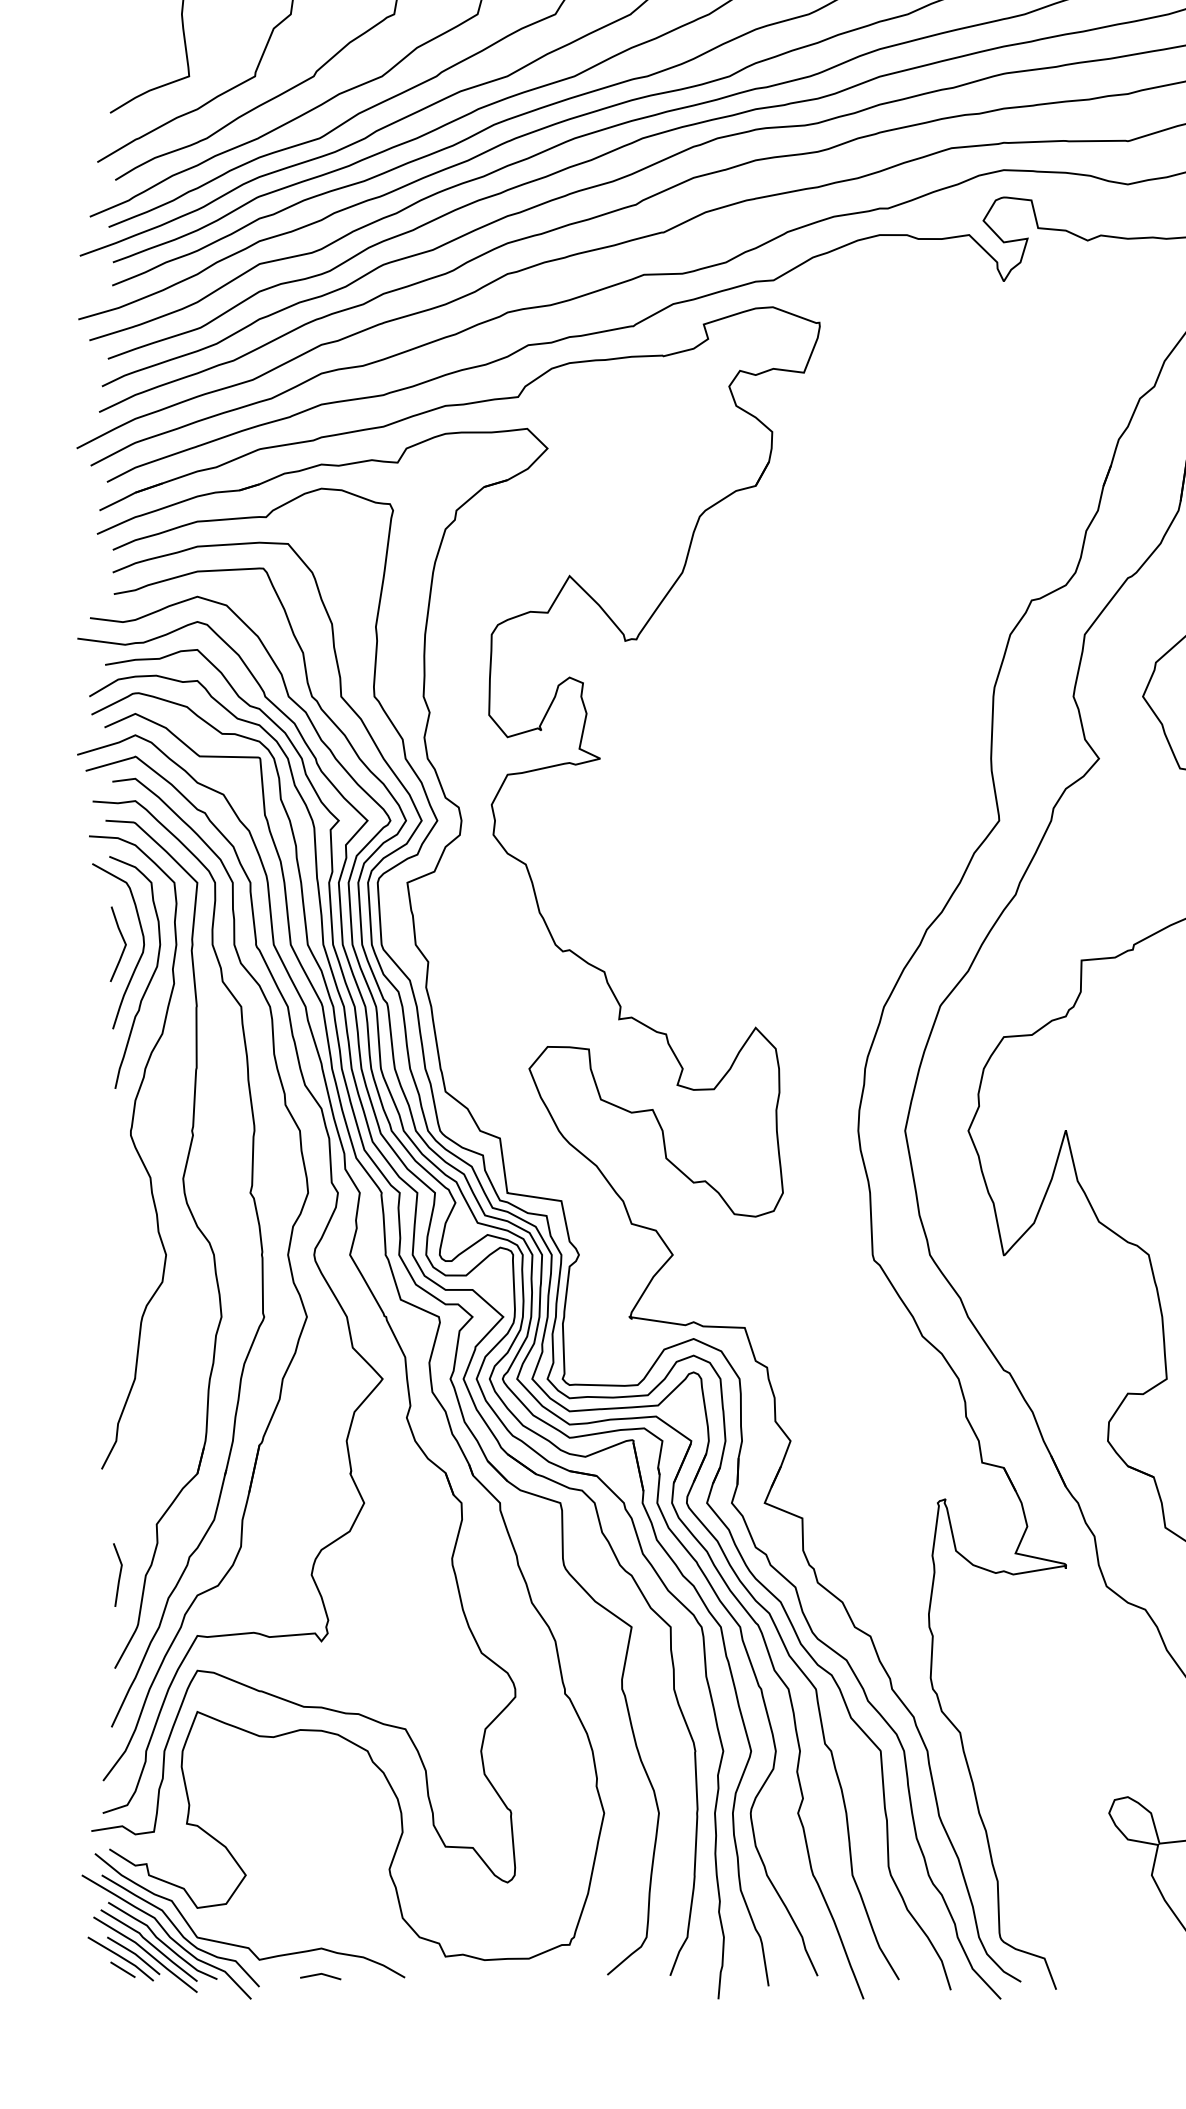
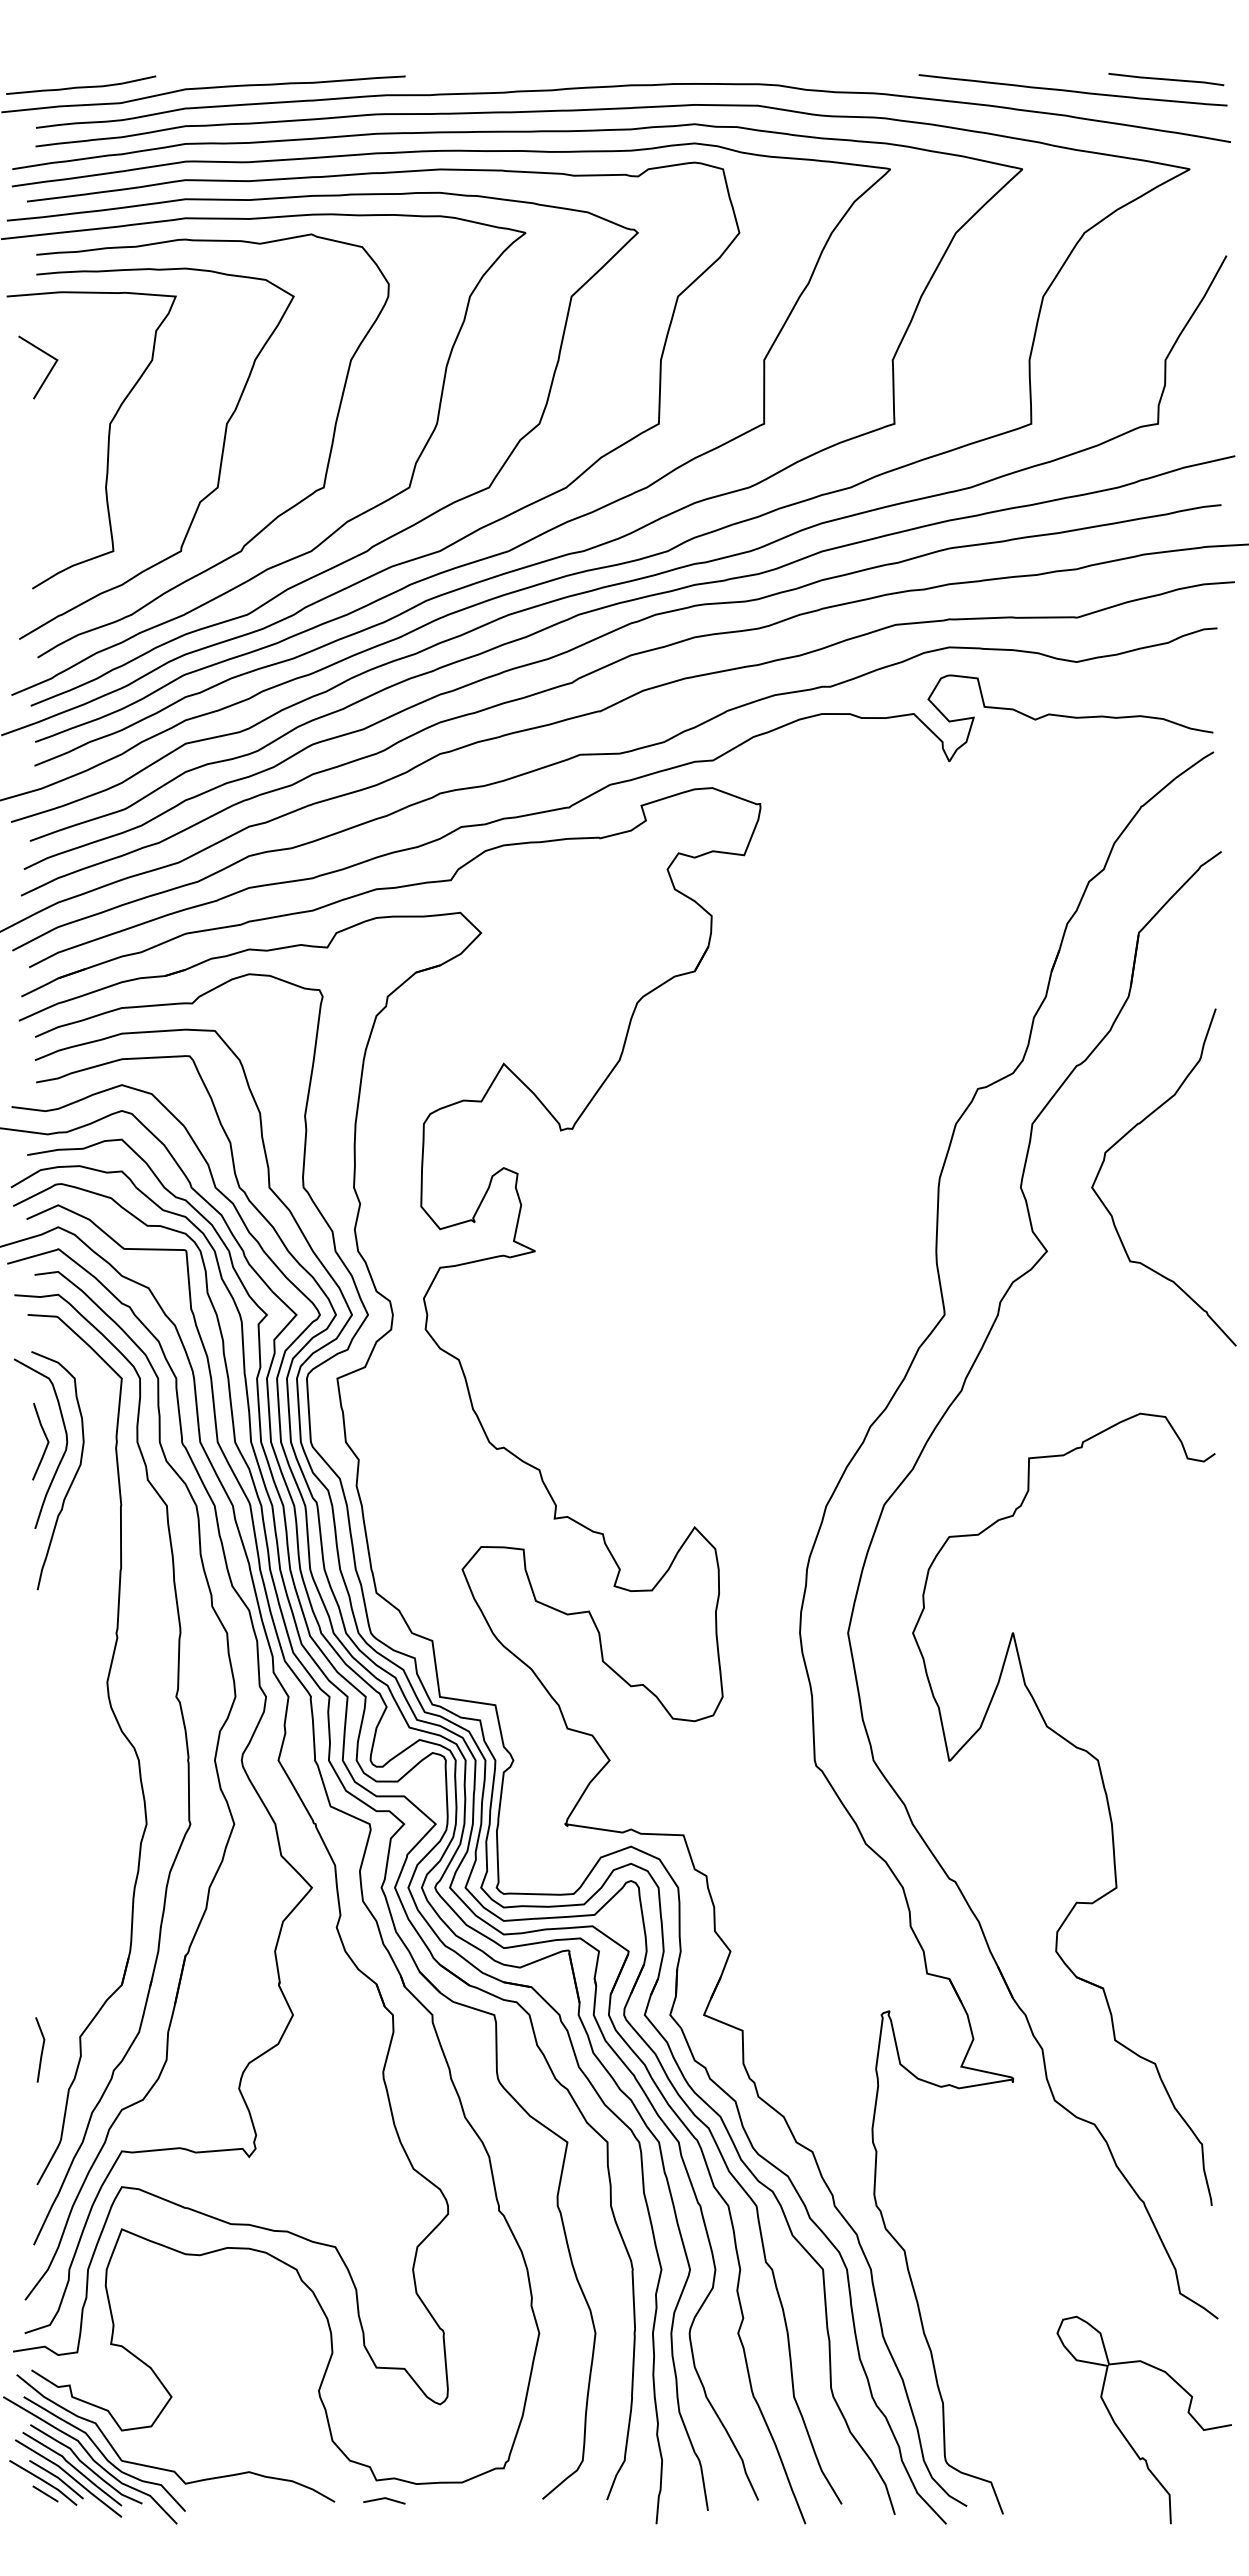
curve: (135, 1150) -> (58, 1653), removed
line: (119, 1574) -> (41, 2049), moved
line: (320, 1975) -> (384, 2499), moved

